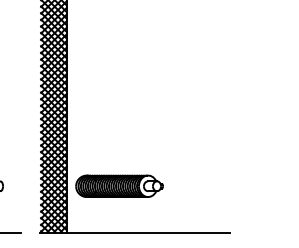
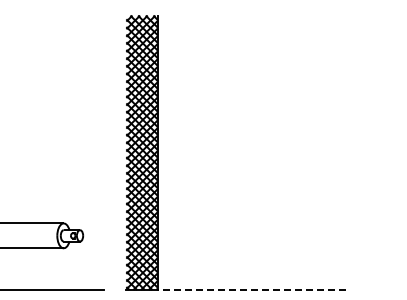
part: (119, 185) -> (217, 235), removed
line: (148, 232) -> (251, 289), solid -> dashed

